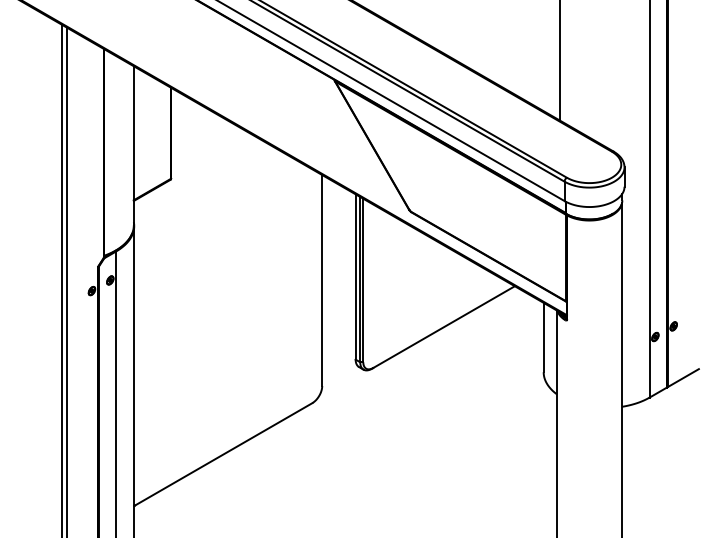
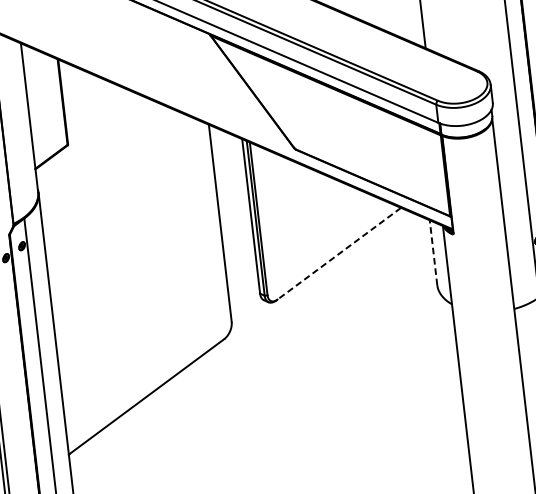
line: (444, 327) -> (339, 254), solid -> dashed
line: (543, 337) -> (433, 252), solid -> dashed

